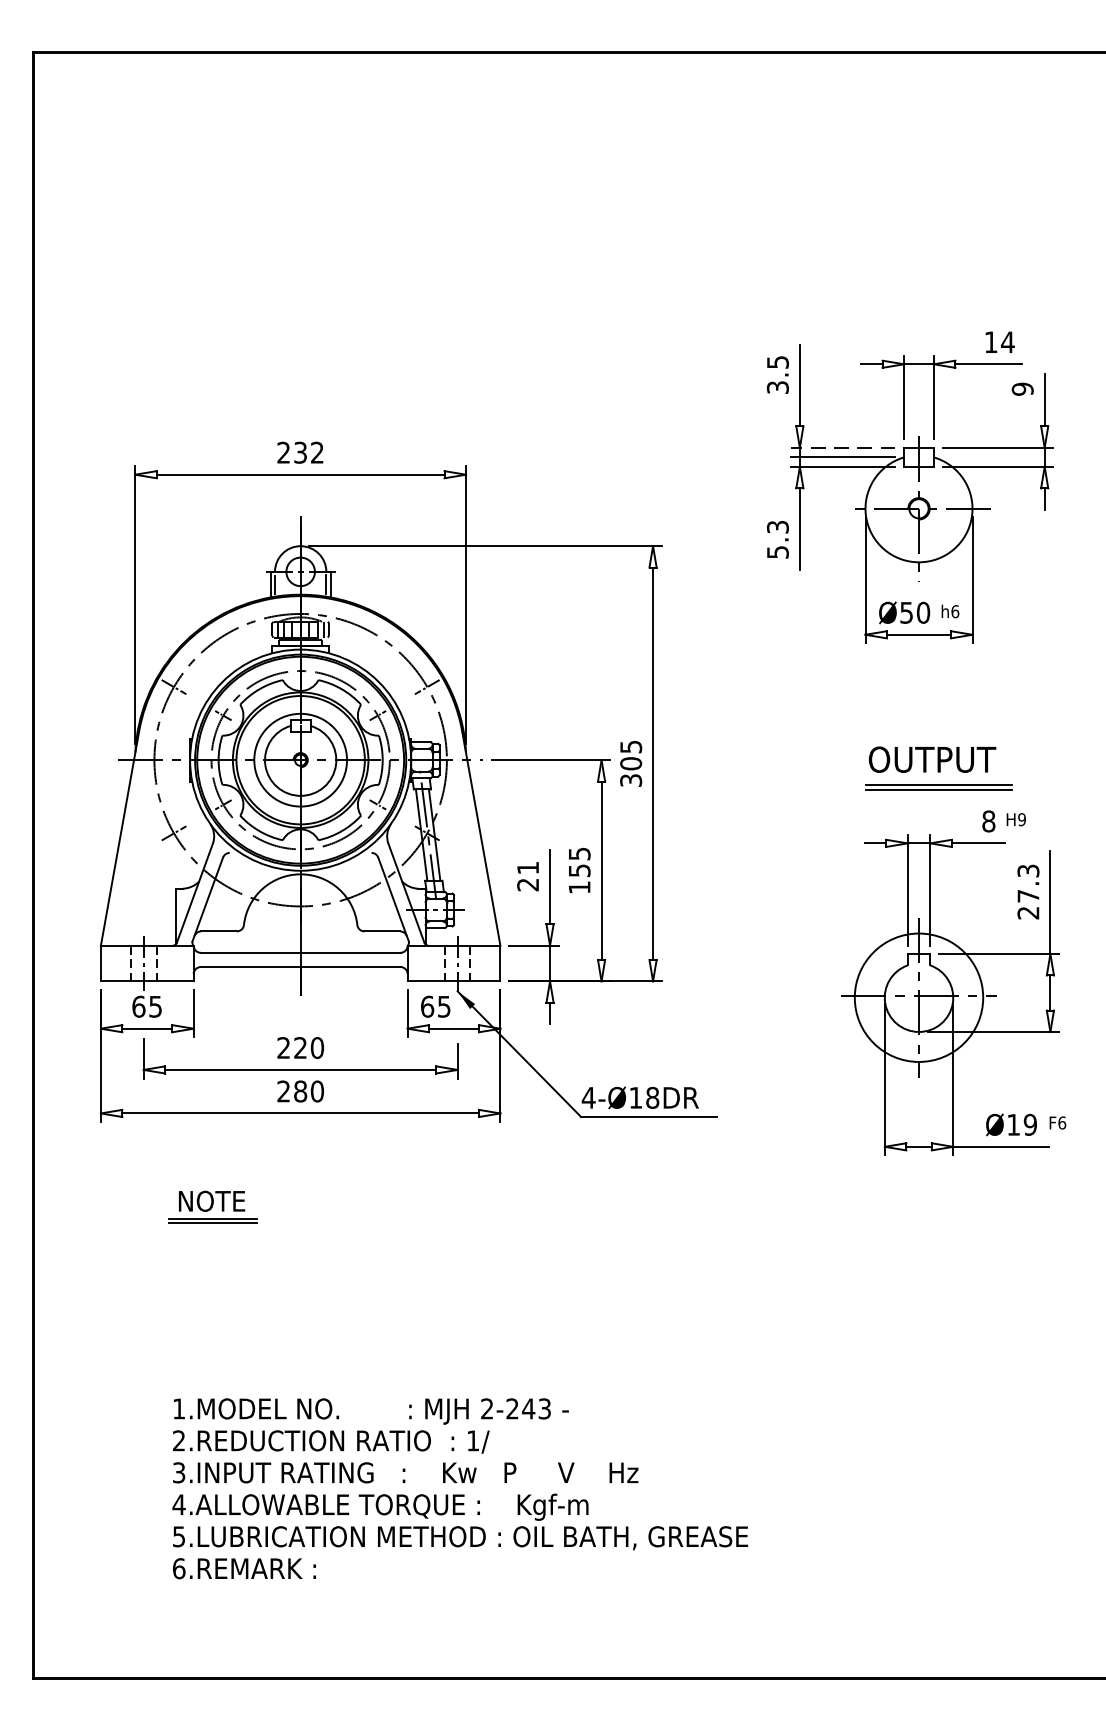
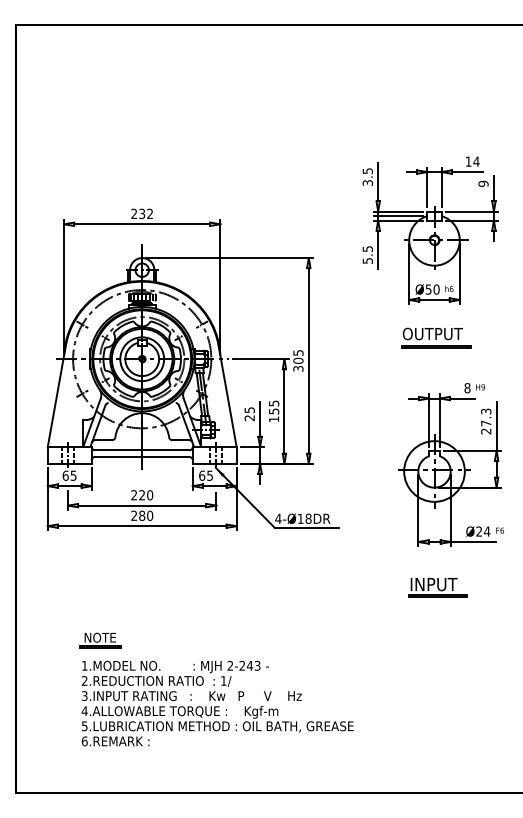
line: (842, 447) -> (398, 211), dashed -> solid
text: (777, 525) -> (367, 248), 5.3 -> 5.5
part: (940, 767) -> (436, 337), moved
text: (527, 868) -> (249, 410), 21 -> 25
text: (1022, 1124) -> (483, 531), Ø19 -> Ø24
part: (212, 1207) -> (100, 640), moved
part: (925, 1243) -> (437, 587), added

